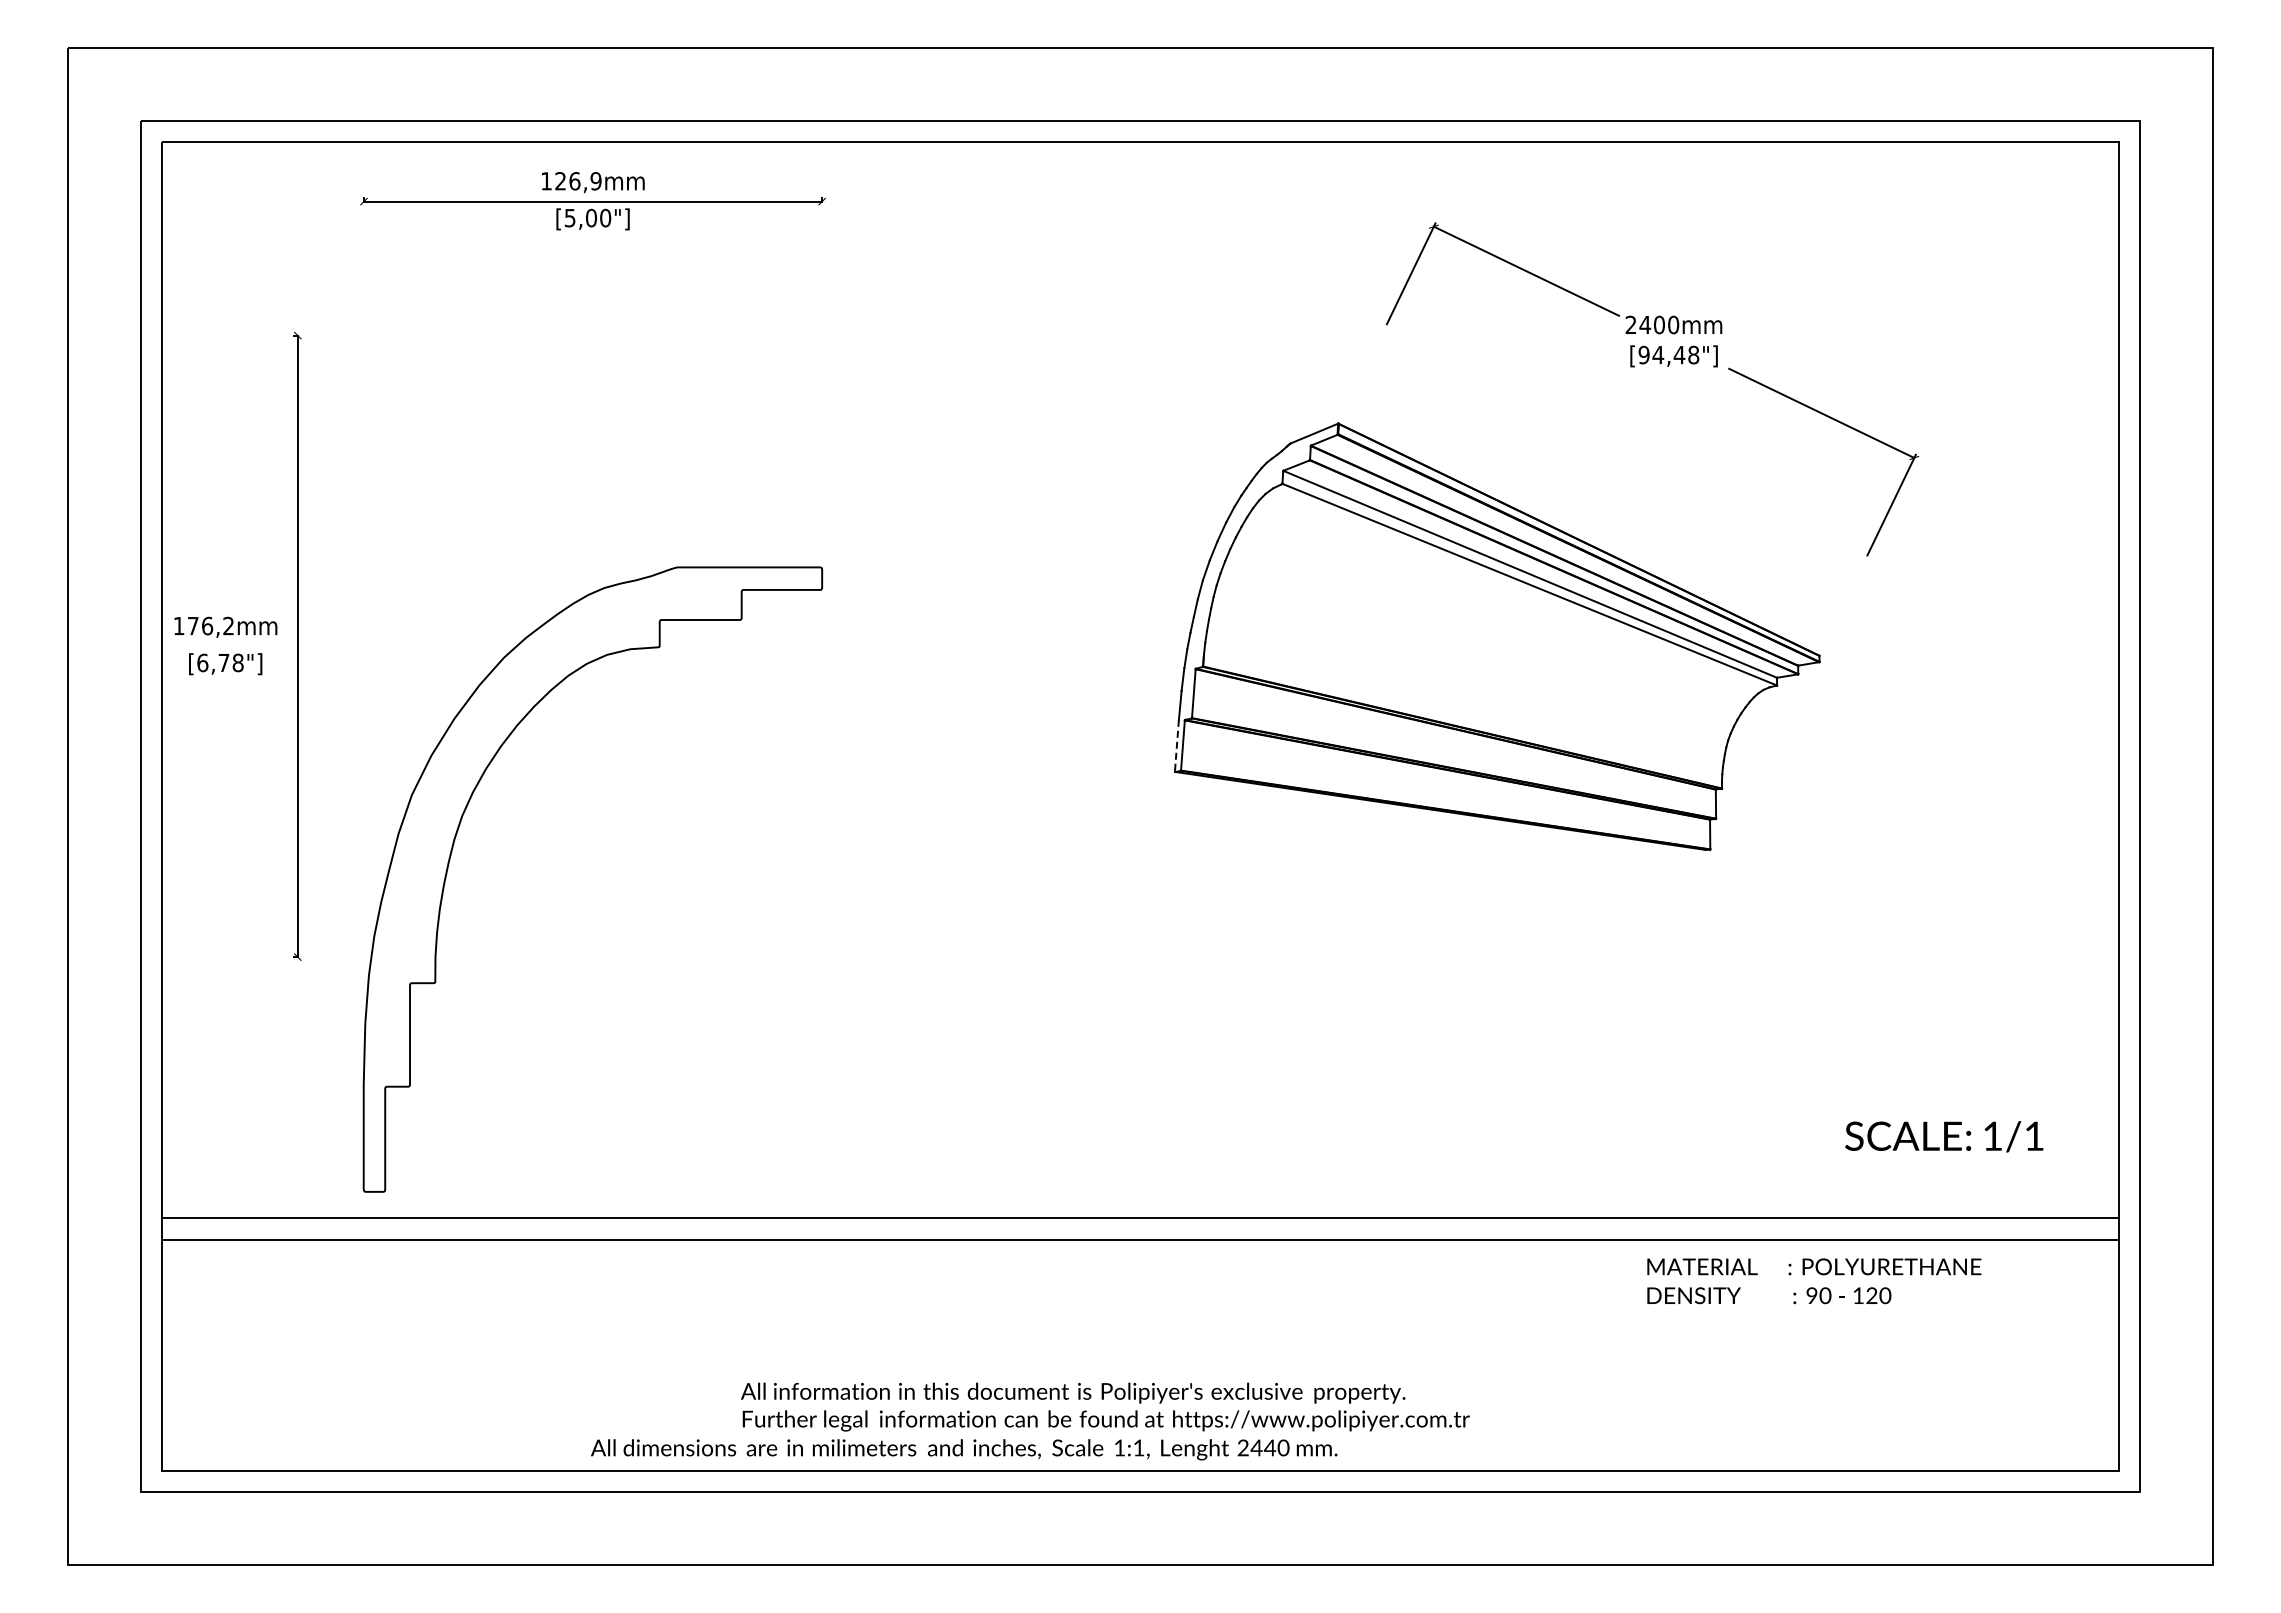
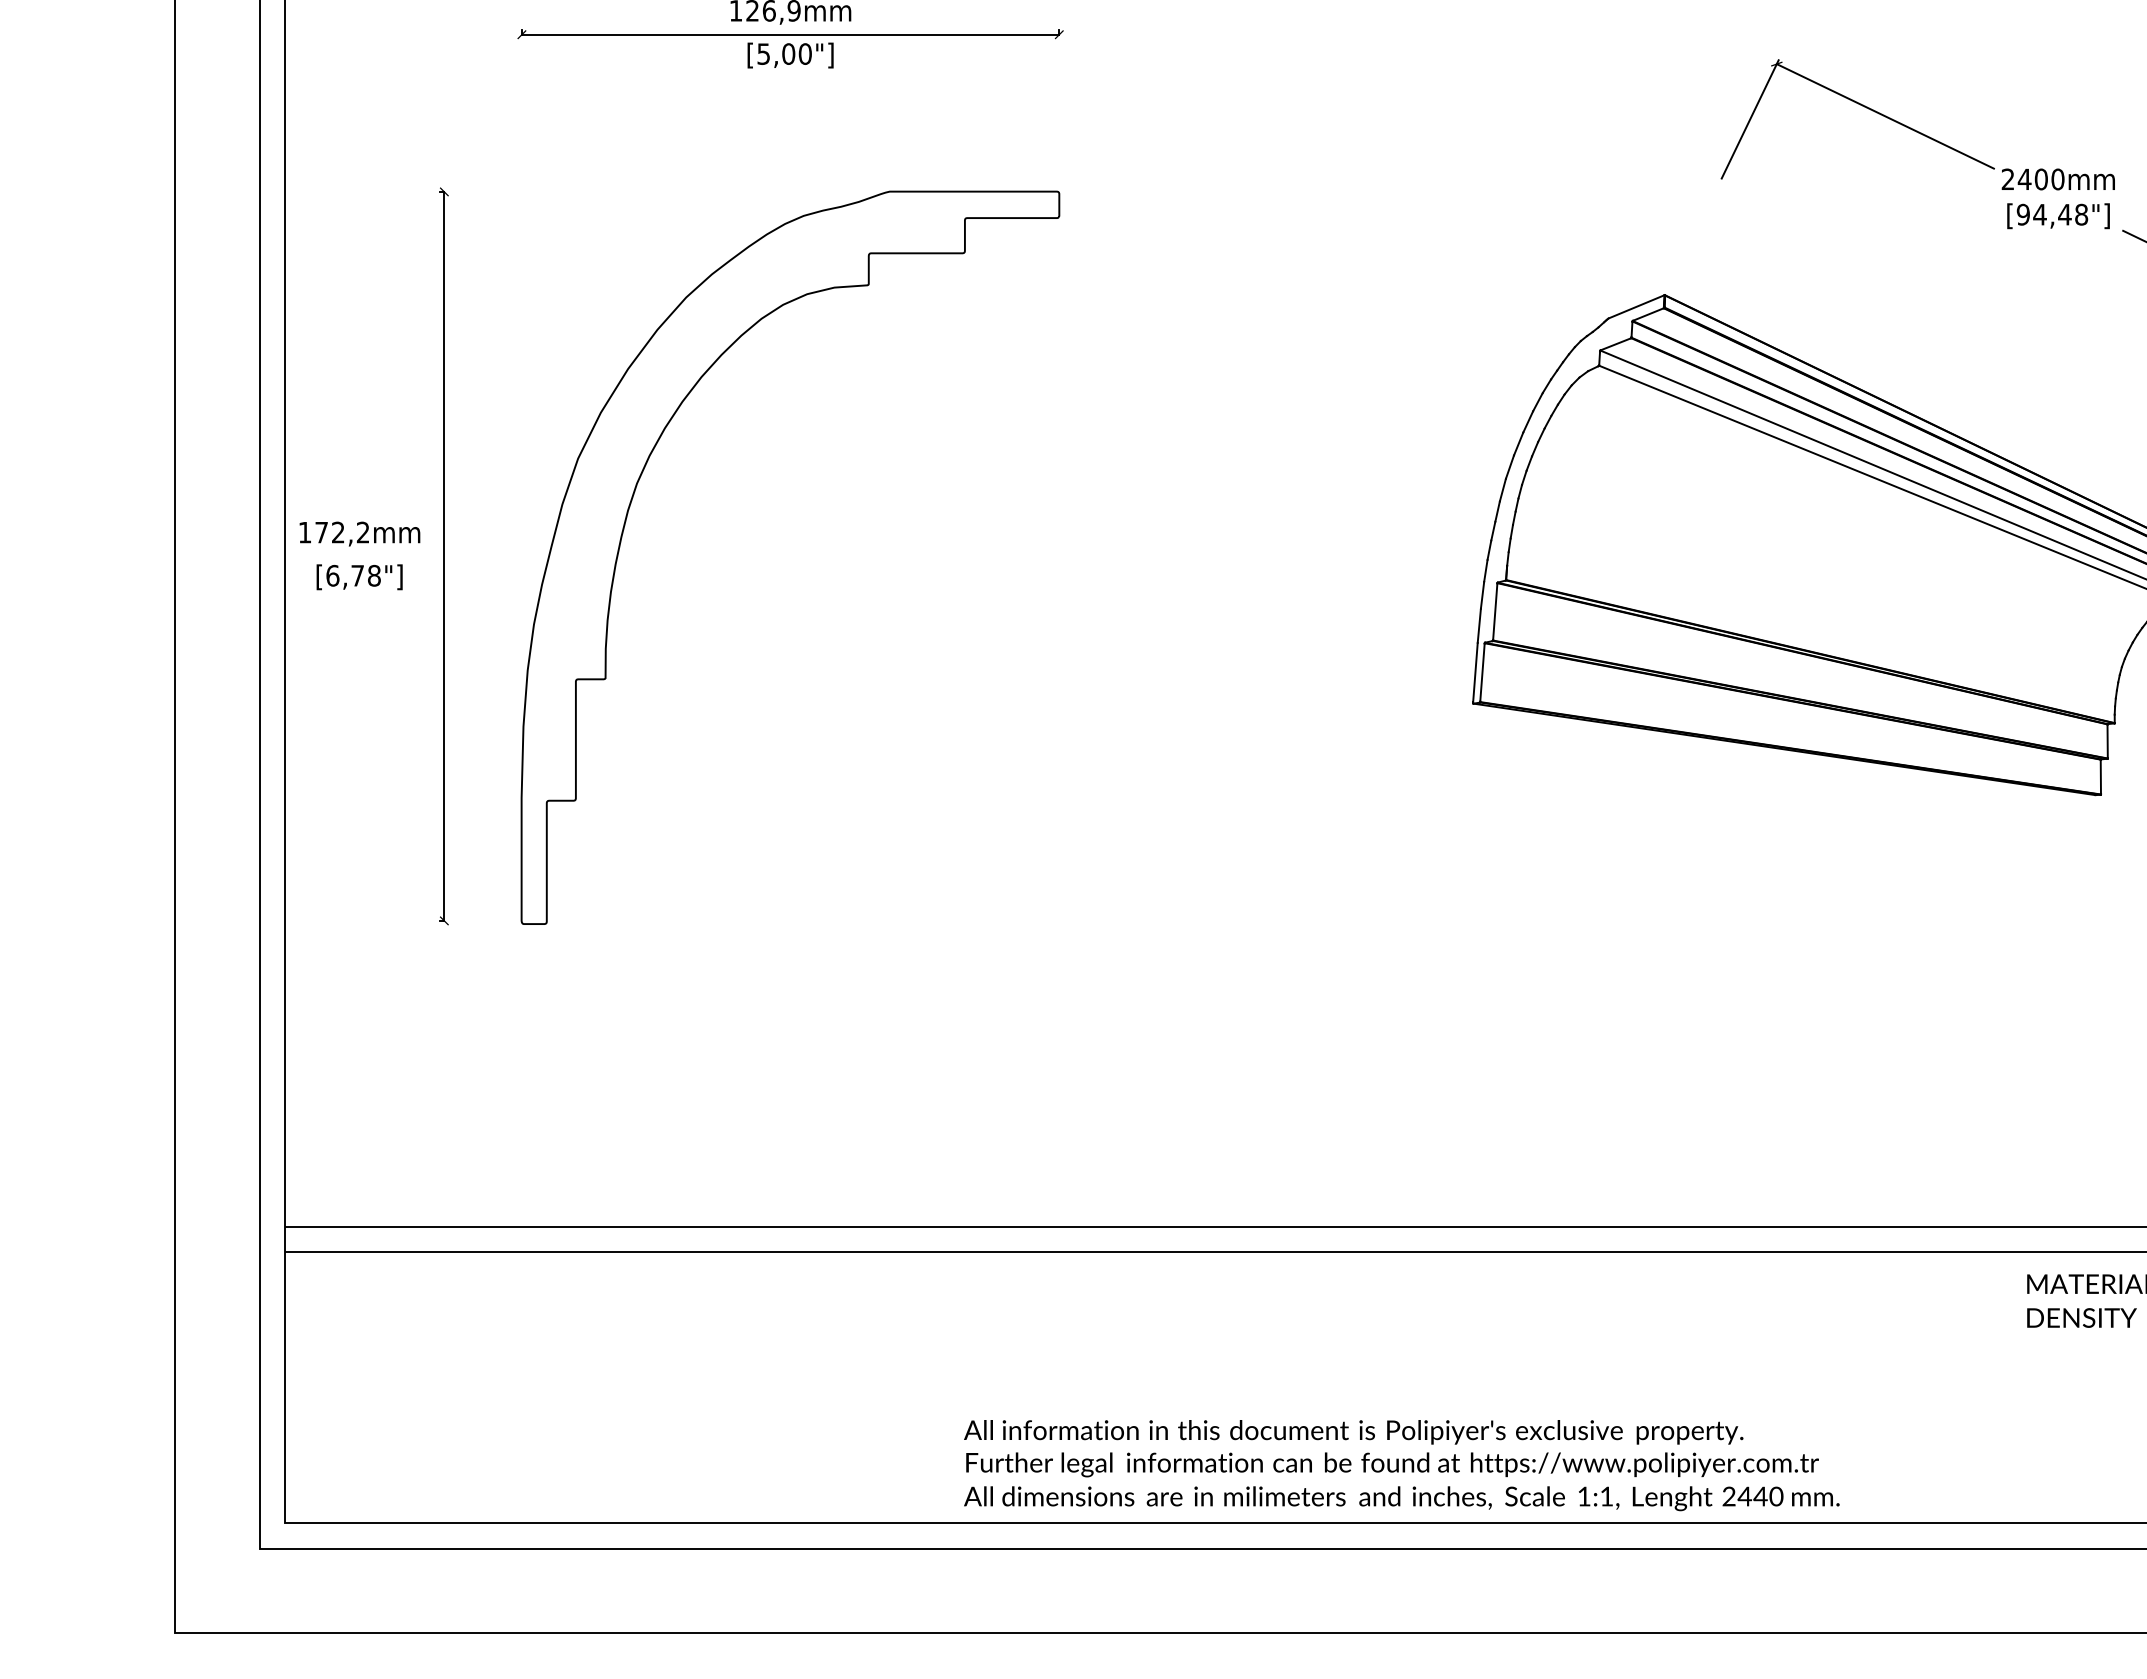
text: (207, 625) -> (338, 531), 176,2mm -> 172,2mm
line: (1176, 744) -> (1474, 671), dashed -> solid
part: (454, 844) -> (628, 516), moved
text: (964, 1449) -> (1402, 1498), moved

